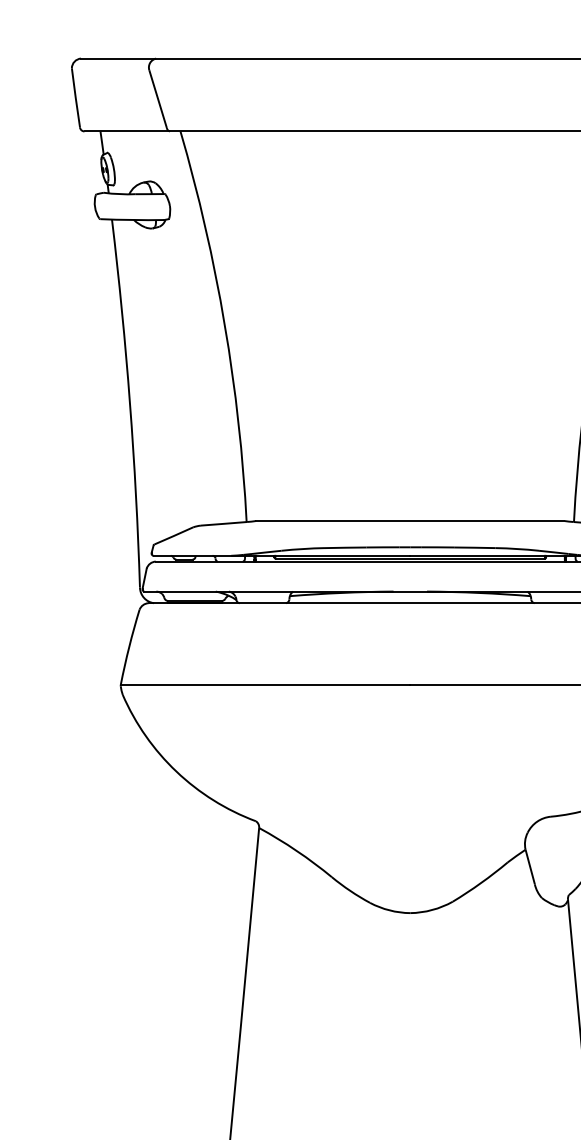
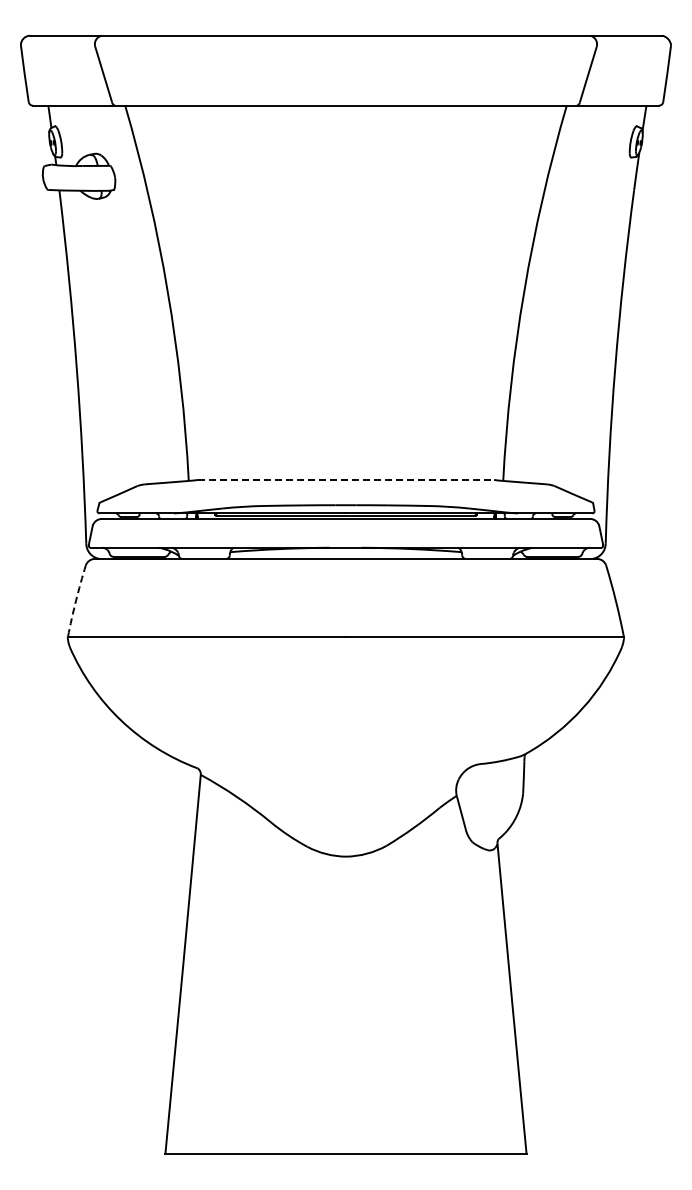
line: (410, 520) -> (346, 479), solid -> dashed
arc: (129, 646) -> (76, 600), solid -> dashed

